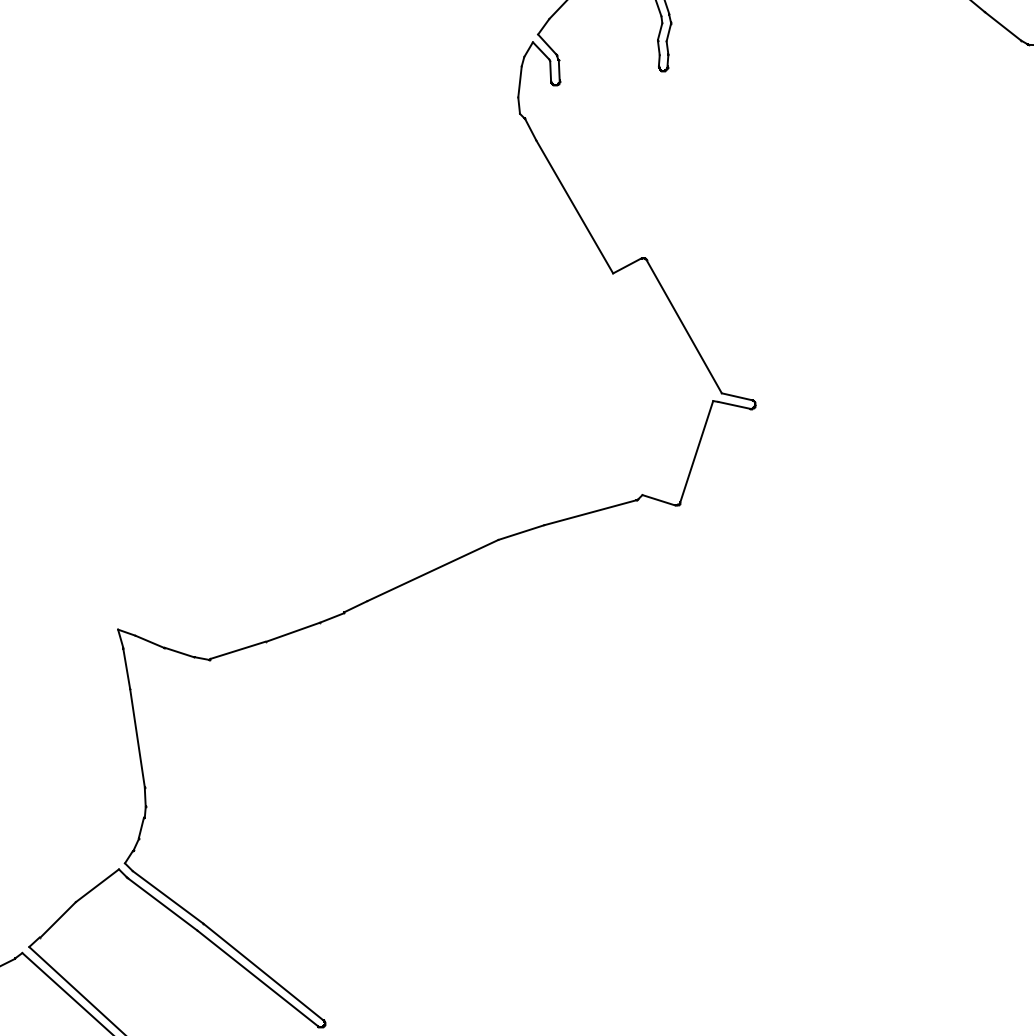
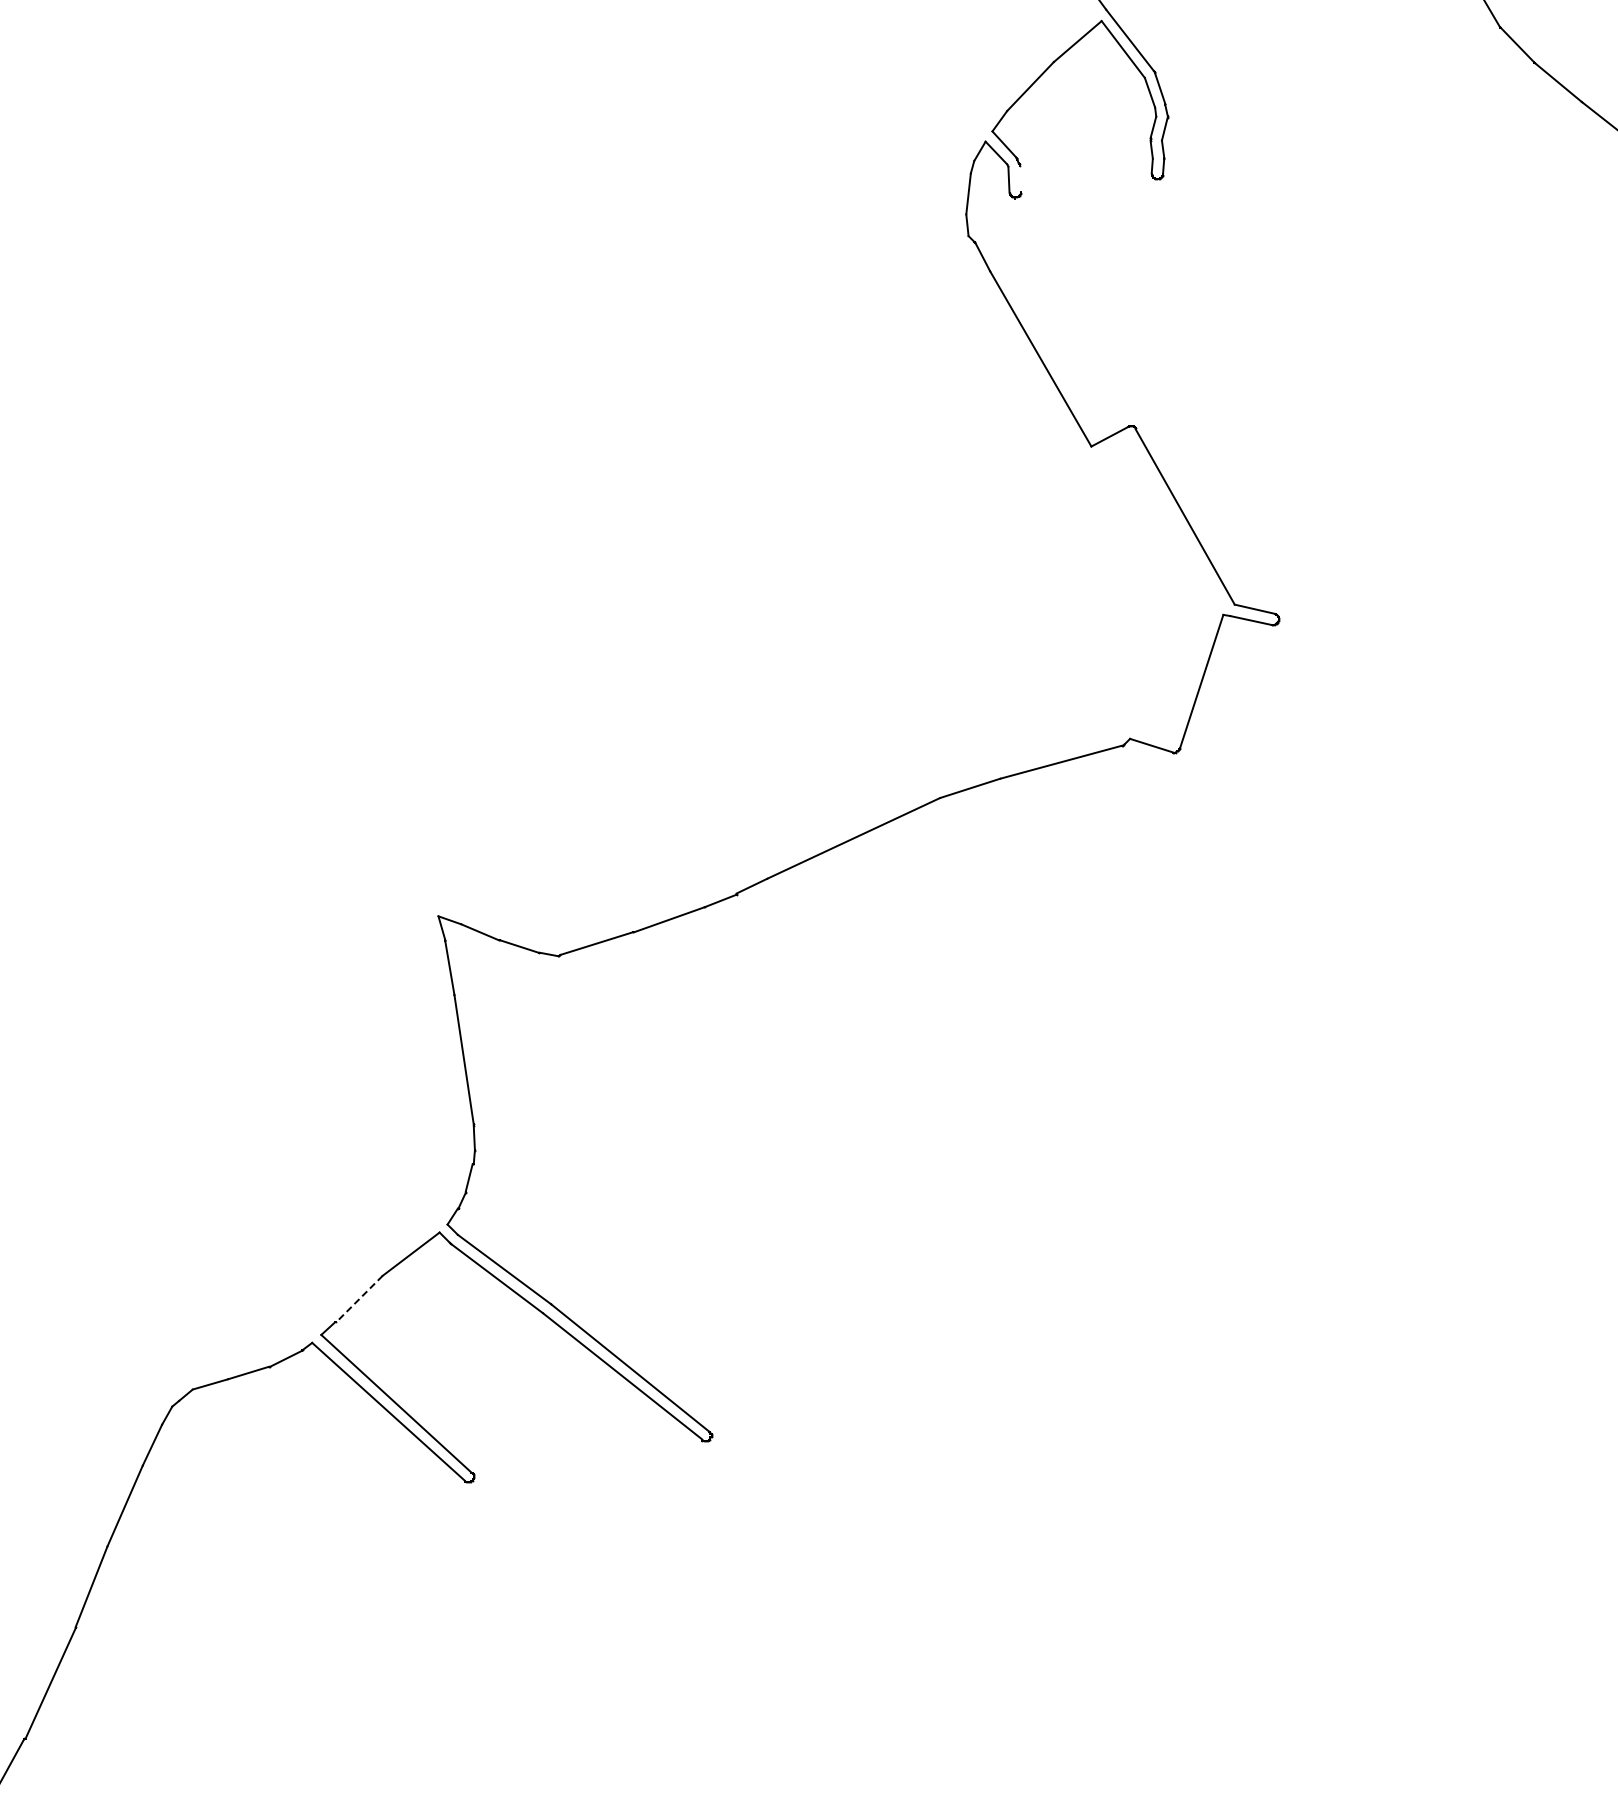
line: (558, 70) -> (1019, 178), removed
line: (58, 920) -> (359, 1299), solid -> dashed

